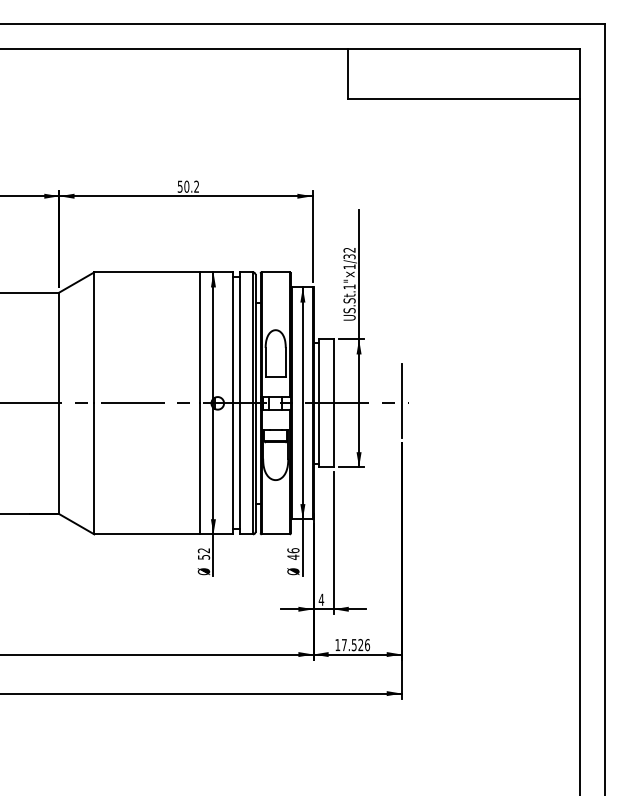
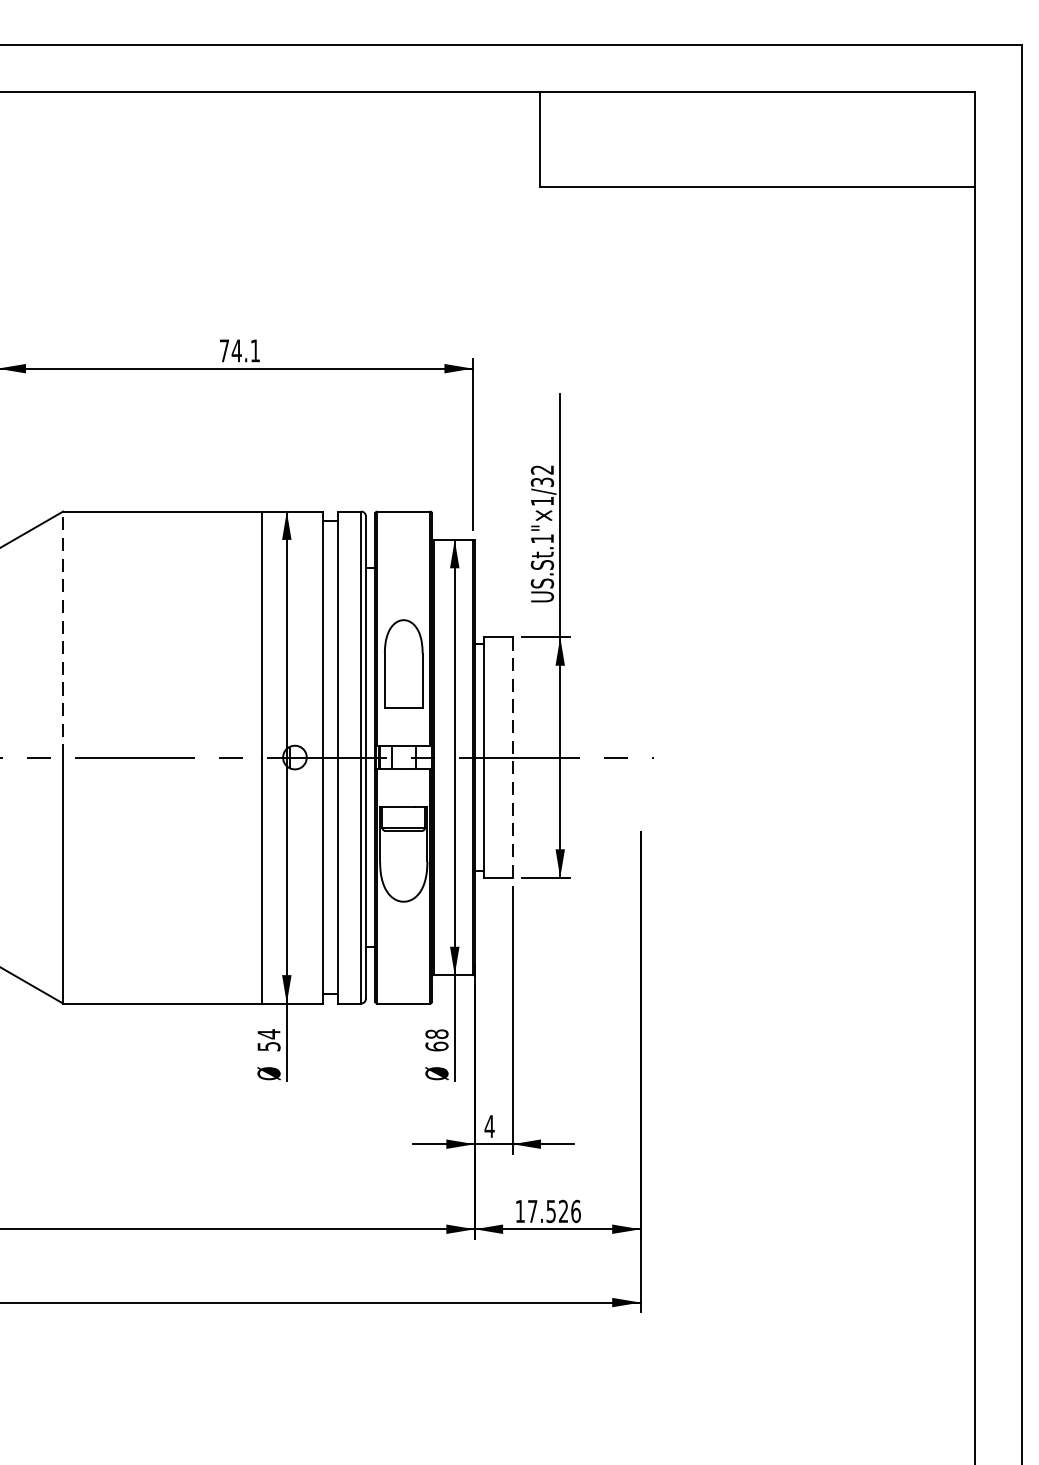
text: (187, 186) -> (238, 350), 50.2 -> 74.1
line: (94, 337) -> (63, 633), solid -> dashed
line: (401, 400) -> (639, 752), removed
line: (333, 403) -> (512, 757), solid -> dashed
text: (203, 550) -> (268, 1033), 52 -> 54
text: (293, 553) -> (437, 1039), 46 -> 68

